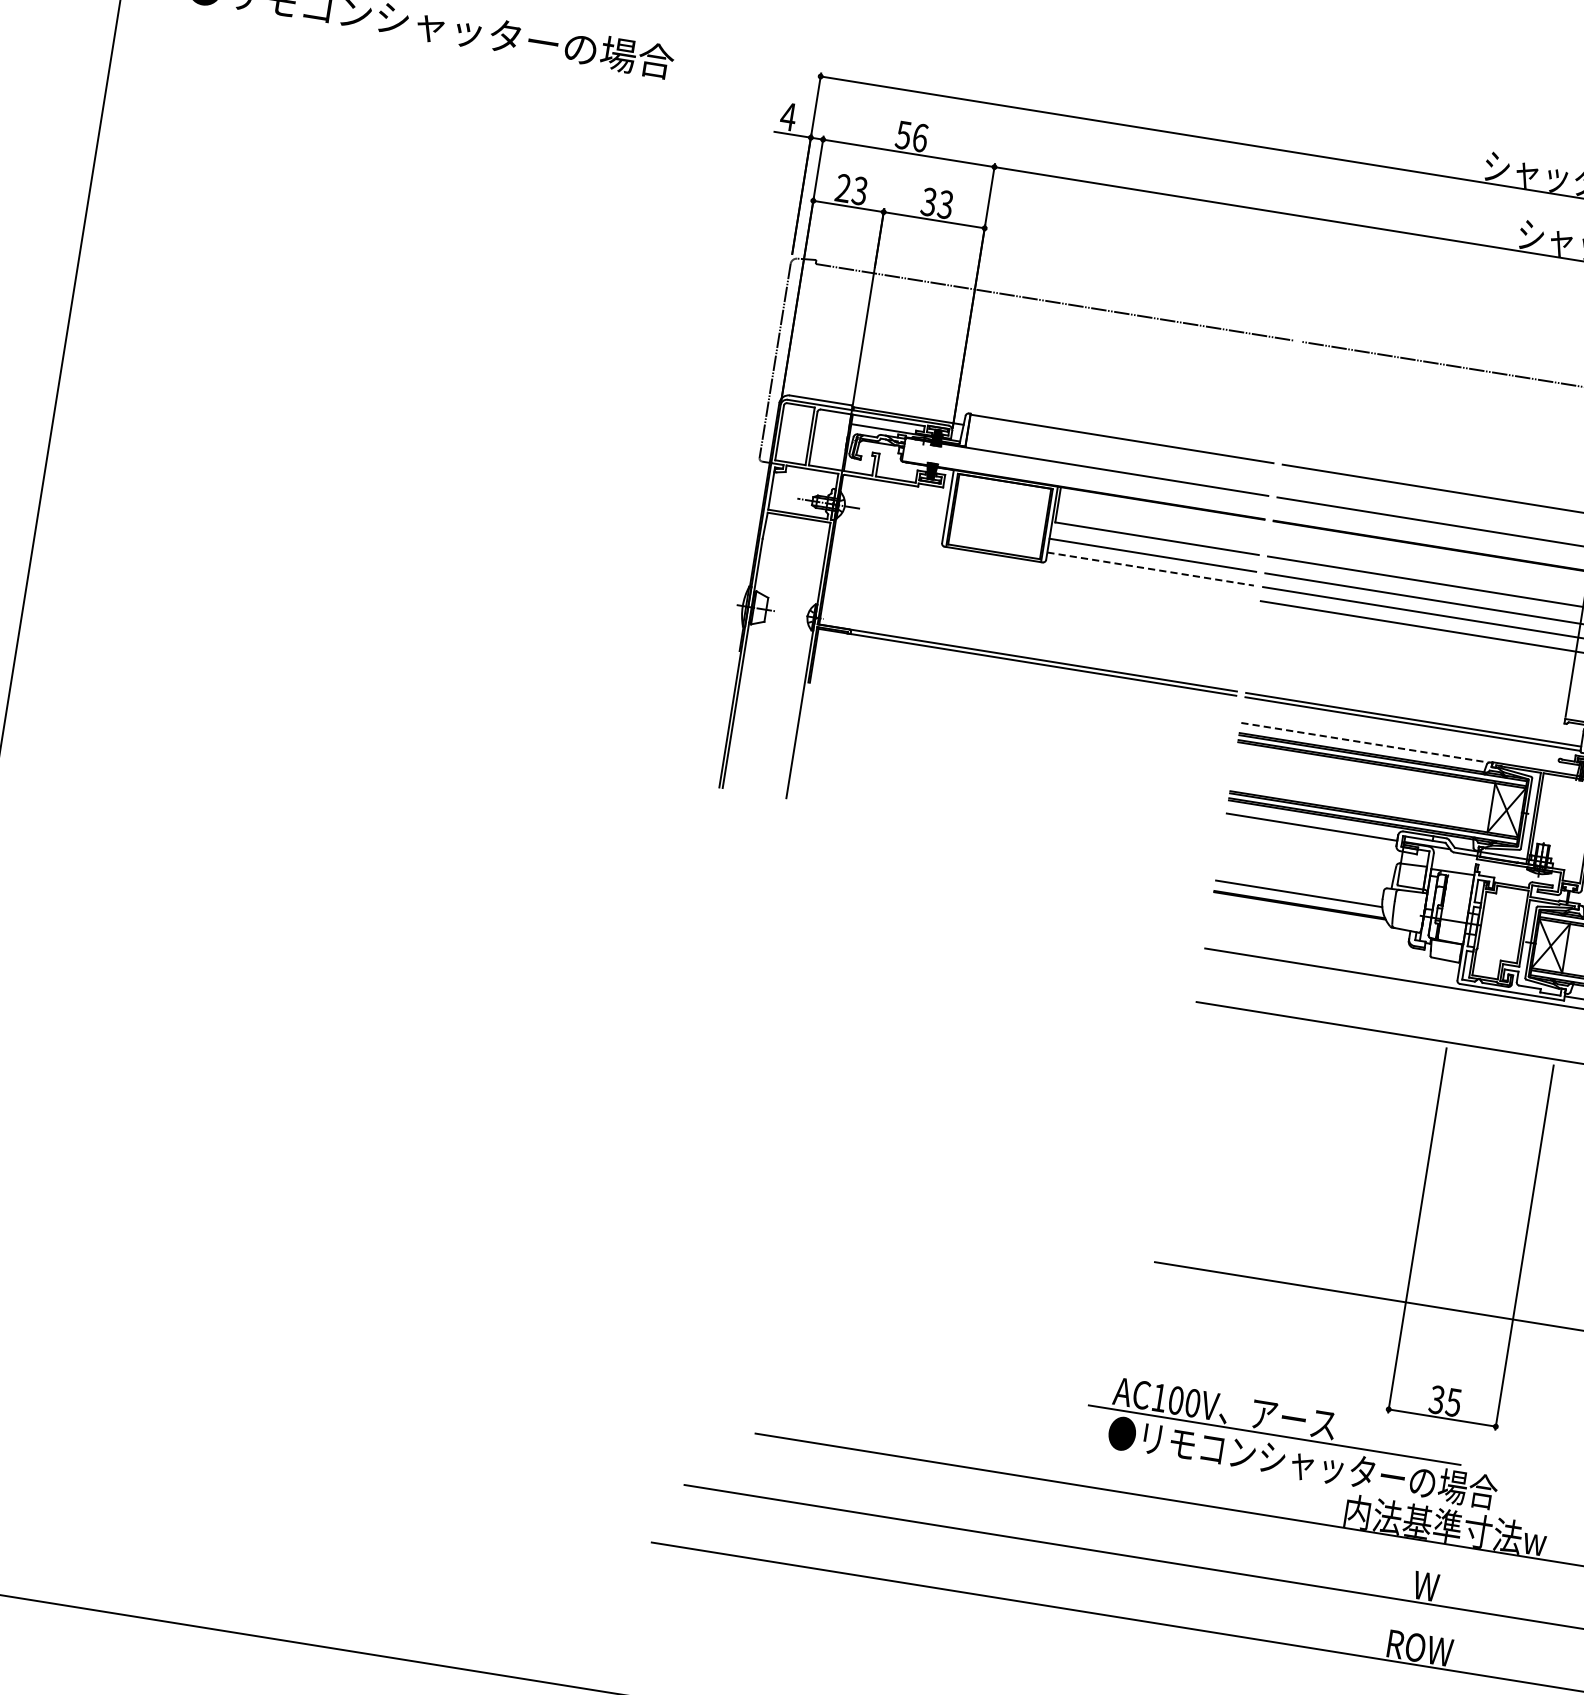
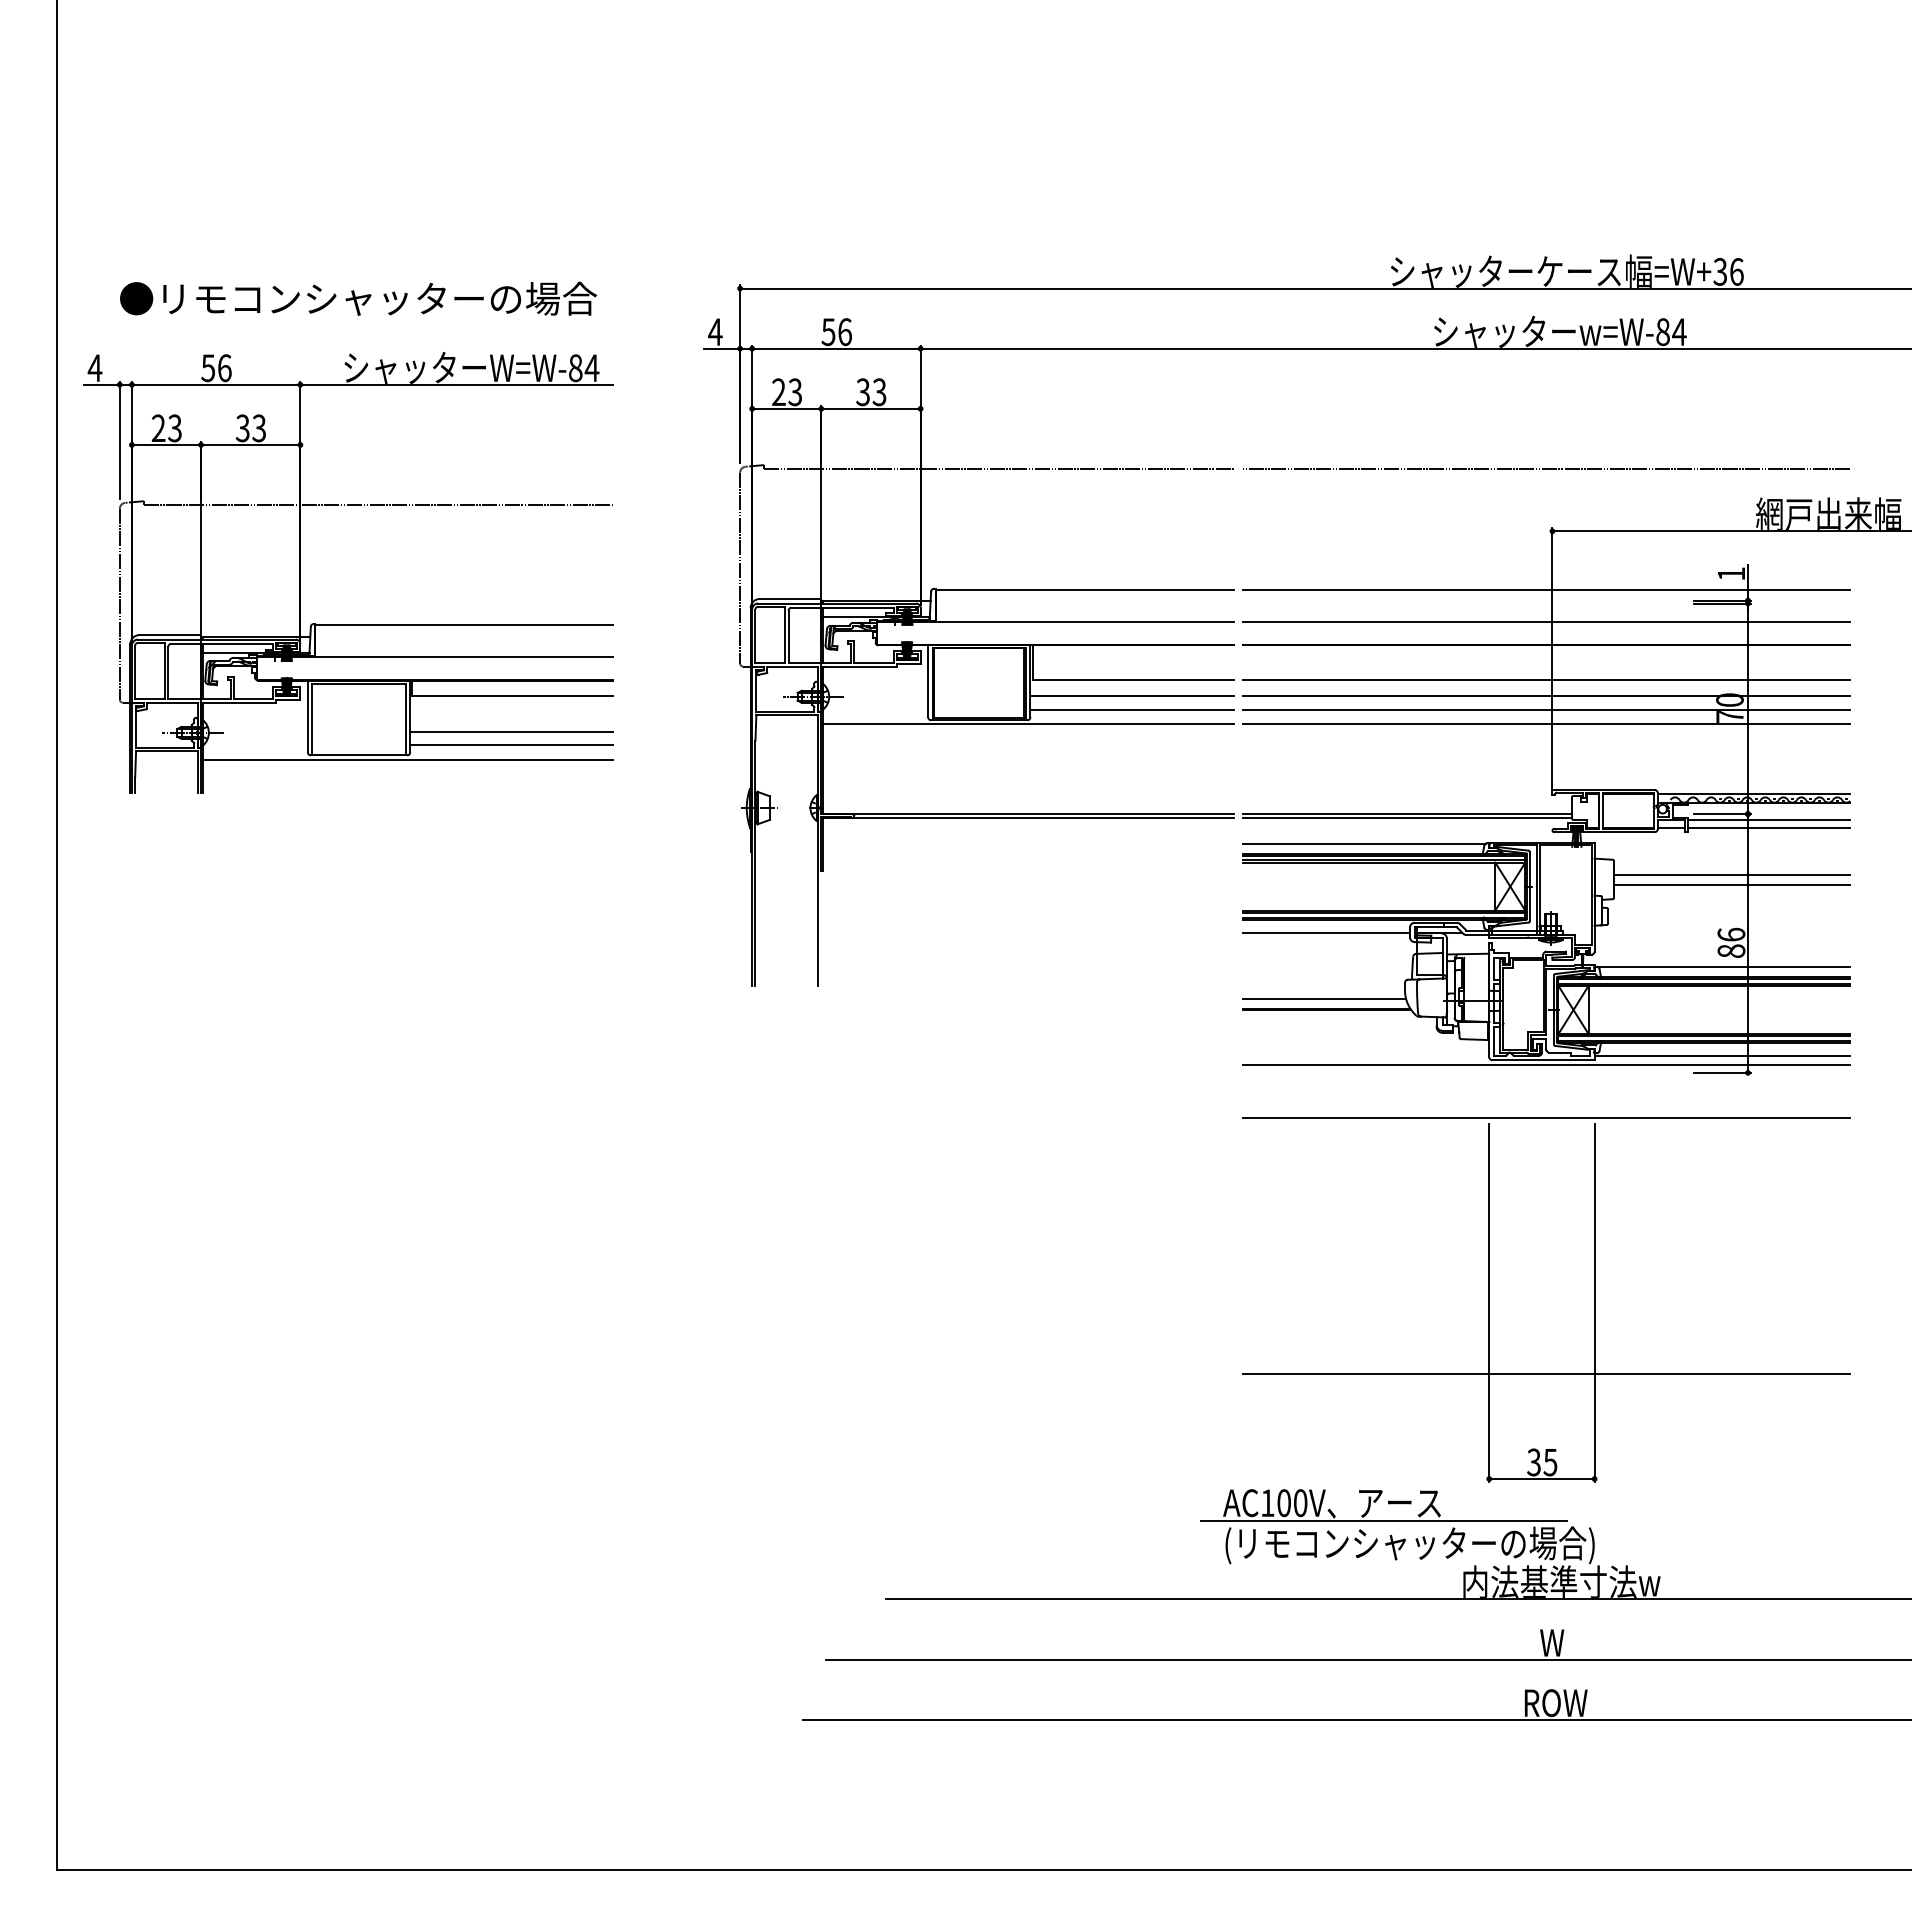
part: (327, 293) -> (300, 572), added
line: (1042, 565) -> (1027, 723), added
line: (1151, 569) -> (1132, 710), dashed -> solid
line: (1365, 742) -> (1364, 843), dashed -> solid
text: (1301, 1464) -> (1414, 1545), ●リモコンシャッターの場合 -> (リモコンシャッターの場合)

